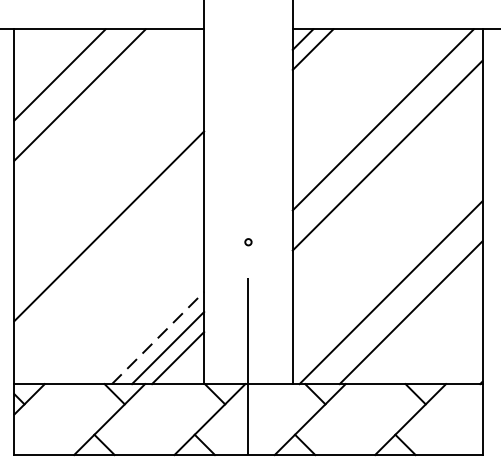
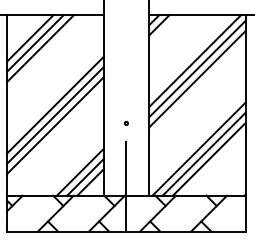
line: (69, 85) -> (35, 43), added
line: (387, 134) -> (197, 68), added
line: (109, 205) -> (55, 104), added
line: (109, 246) -> (55, 125), added
line: (399, 301) -> (203, 153), added
line: (158, 336) -> (80, 171), dashed -> solid

